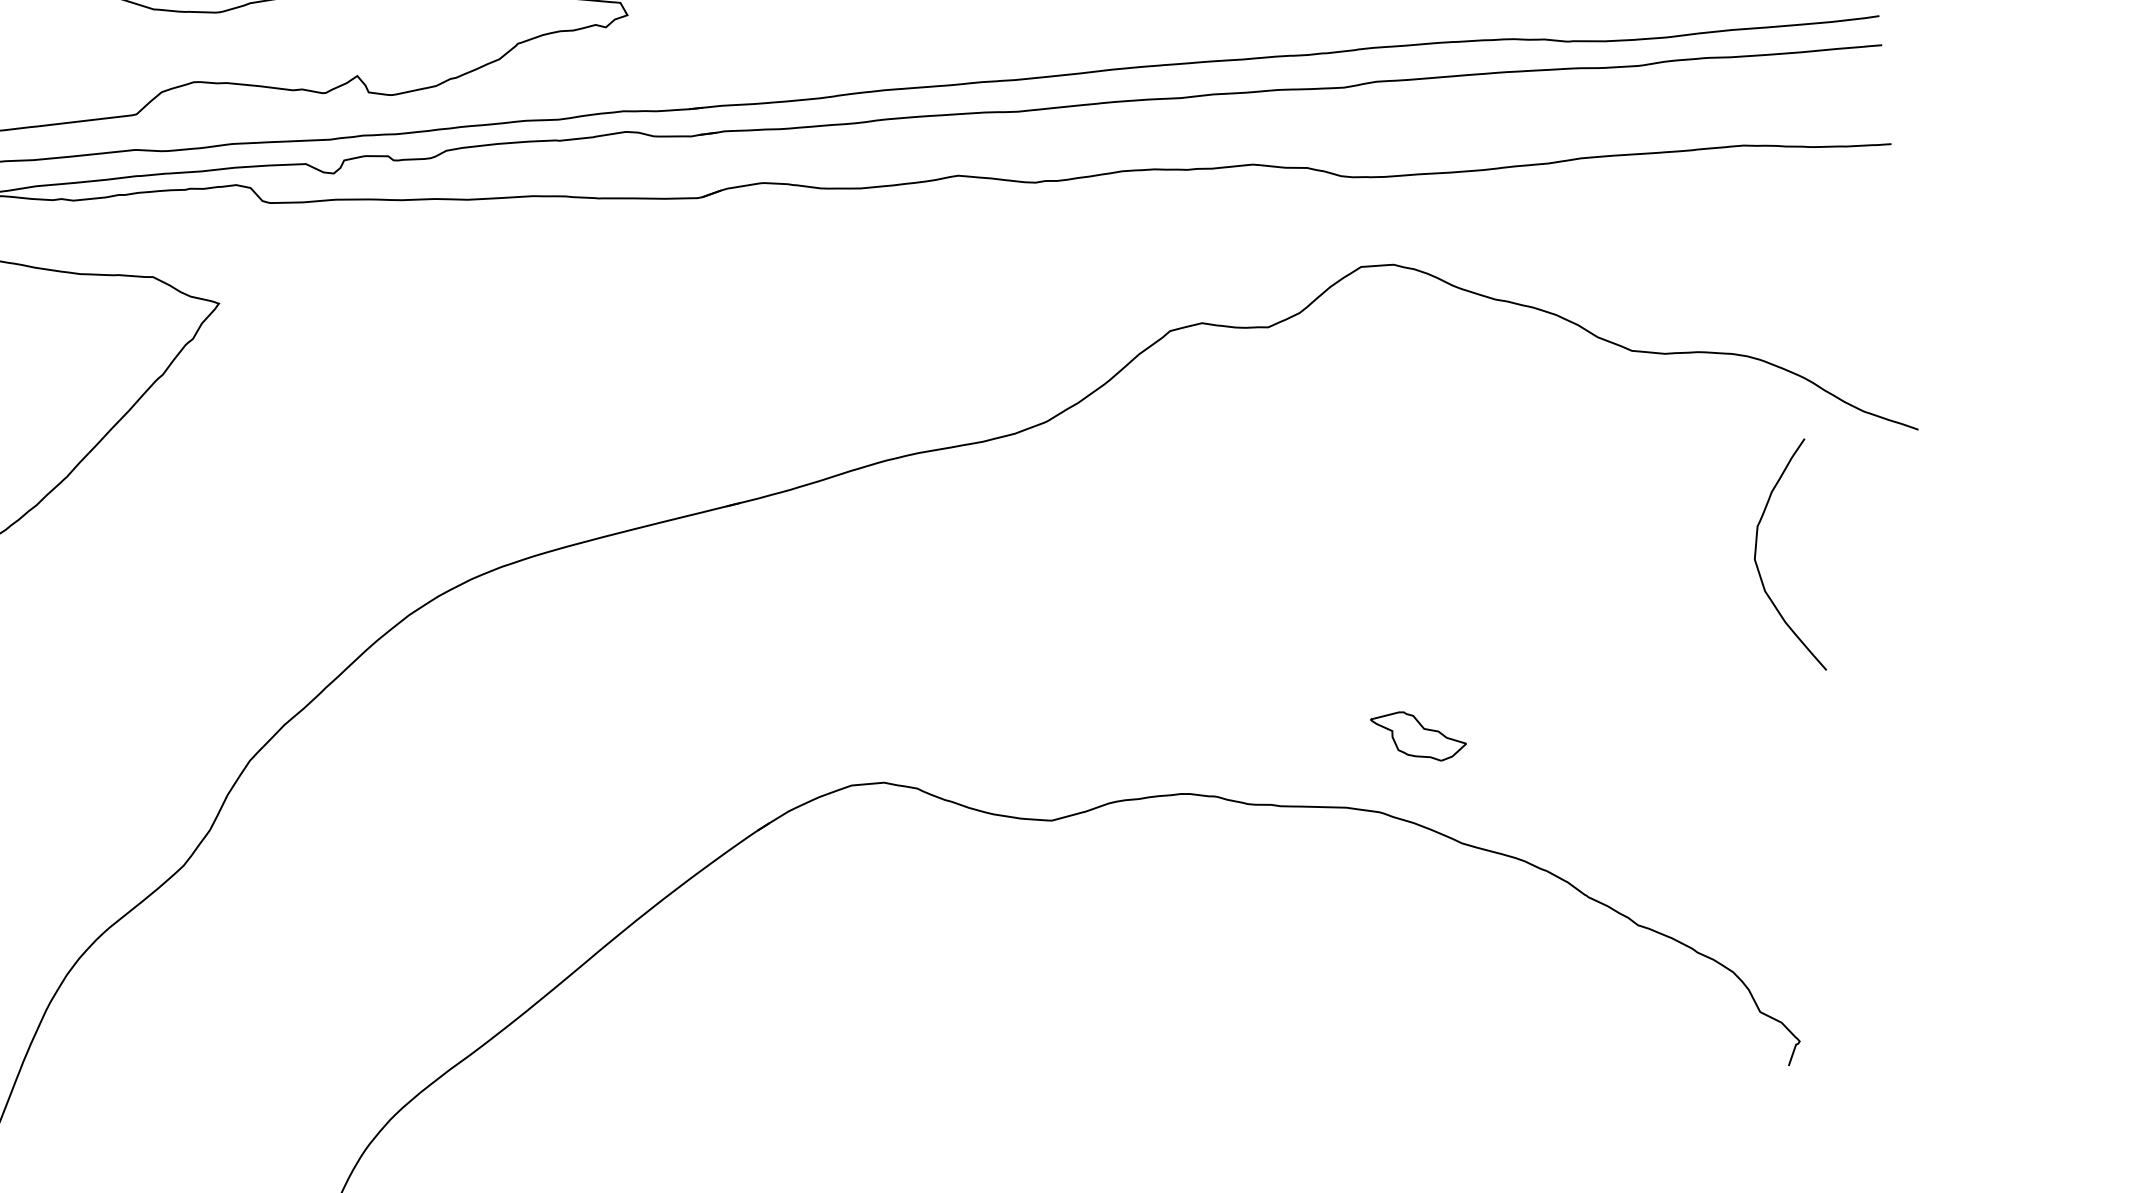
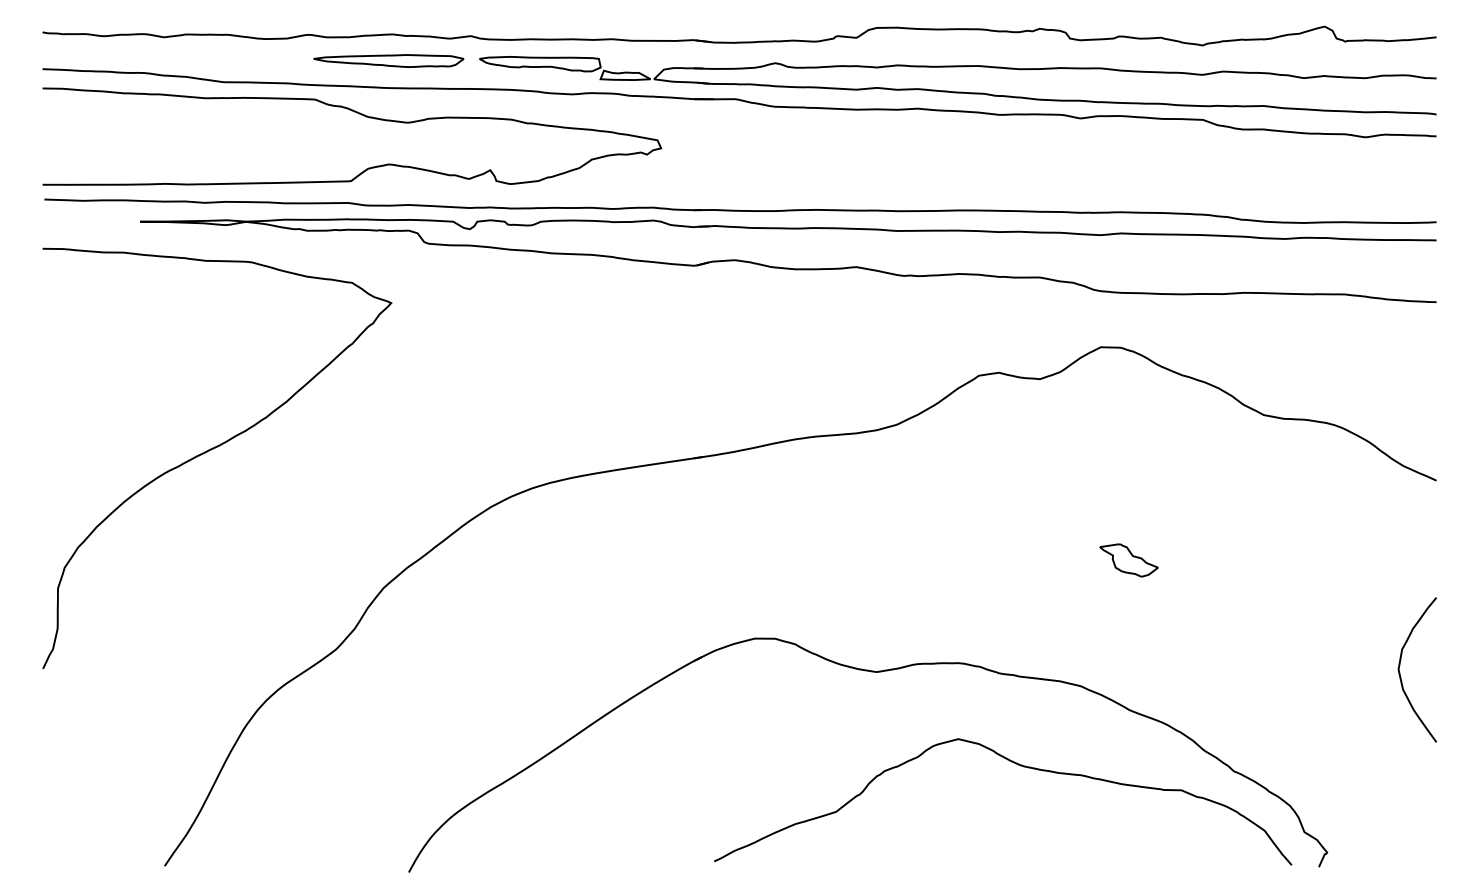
curve: (1758, 564) -> (1400, 672), moved
part: (1417, 736) -> (1128, 560), moved
curve: (1295, 950) -> (1020, 766), added

